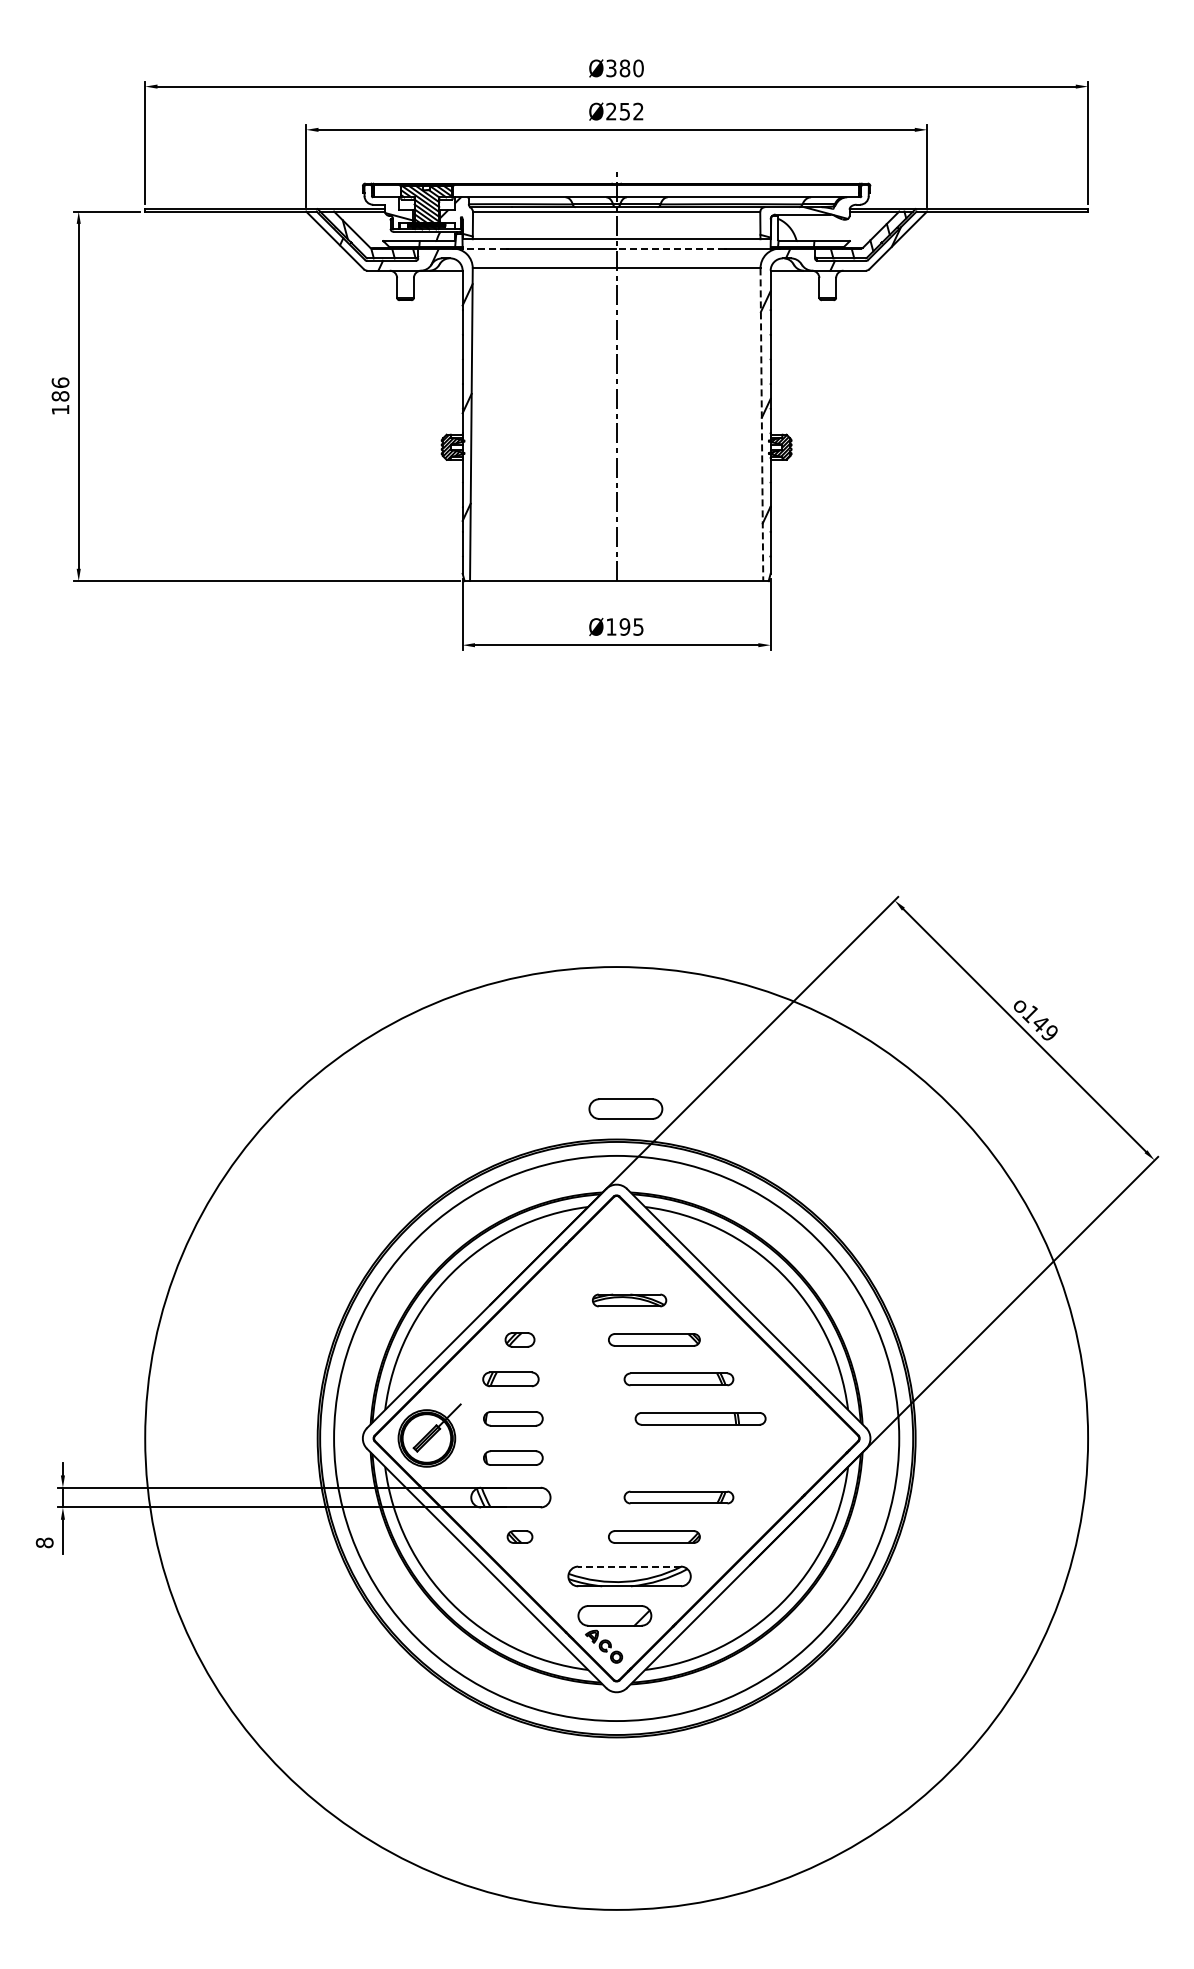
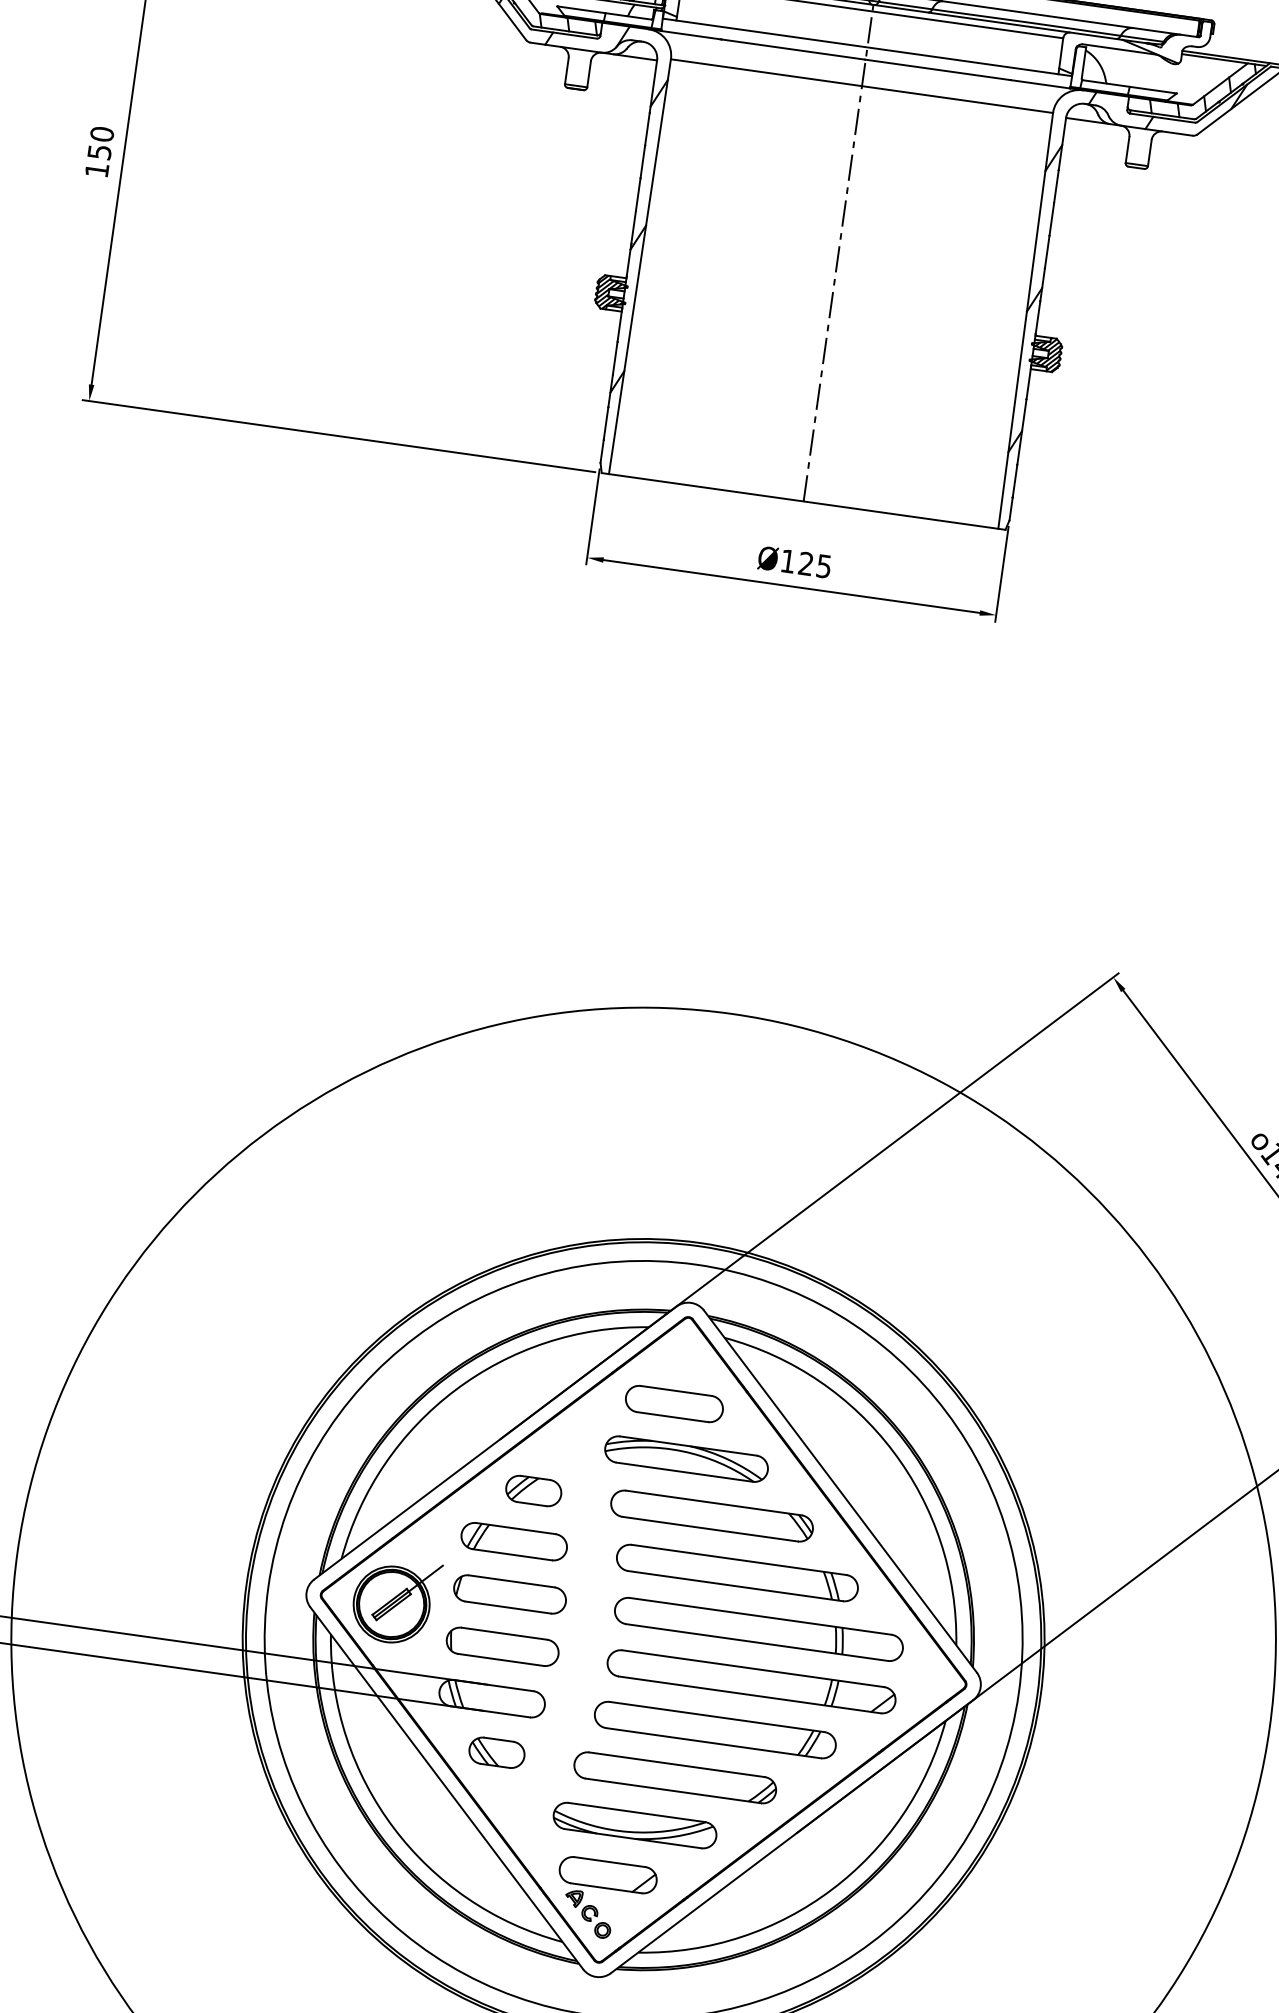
line: (484, 248) -> (690, 35), dashed -> solid
line: (670, 248) -> (937, 69), dashed -> solid
text: (60, 389) -> (100, 143), 186 -> 150
line: (761, 425) -> (1025, 321), dashed -> solid
text: (624, 626) -> (805, 563), Ø195 -> Ø125
part: (625, 1108) -> (673, 1403), moved
part: (629, 1300) -> (686, 1459), size x1.67
part: (519, 1339) -> (533, 1490), size x1.43
part: (654, 1339) -> (712, 1515), size x1.67
part: (510, 1379) -> (513, 1541), size x1.43
part: (678, 1379) -> (736, 1573), size x1.67
part: (513, 1418) -> (510, 1594), size x1.43
part: (700, 1418) -> (758, 1629), size x1.67
part: (513, 1457) -> (503, 1645), size x1.43
part: (700, 1458) -> (751, 1682), added
part: (678, 1497) -> (714, 1729), size x1.67
part: (519, 1536) -> (496, 1751), size x1.67
part: (654, 1536) -> (675, 1777), size x1.67
line: (629, 1566) -> (636, 1812), dashed -> solid

